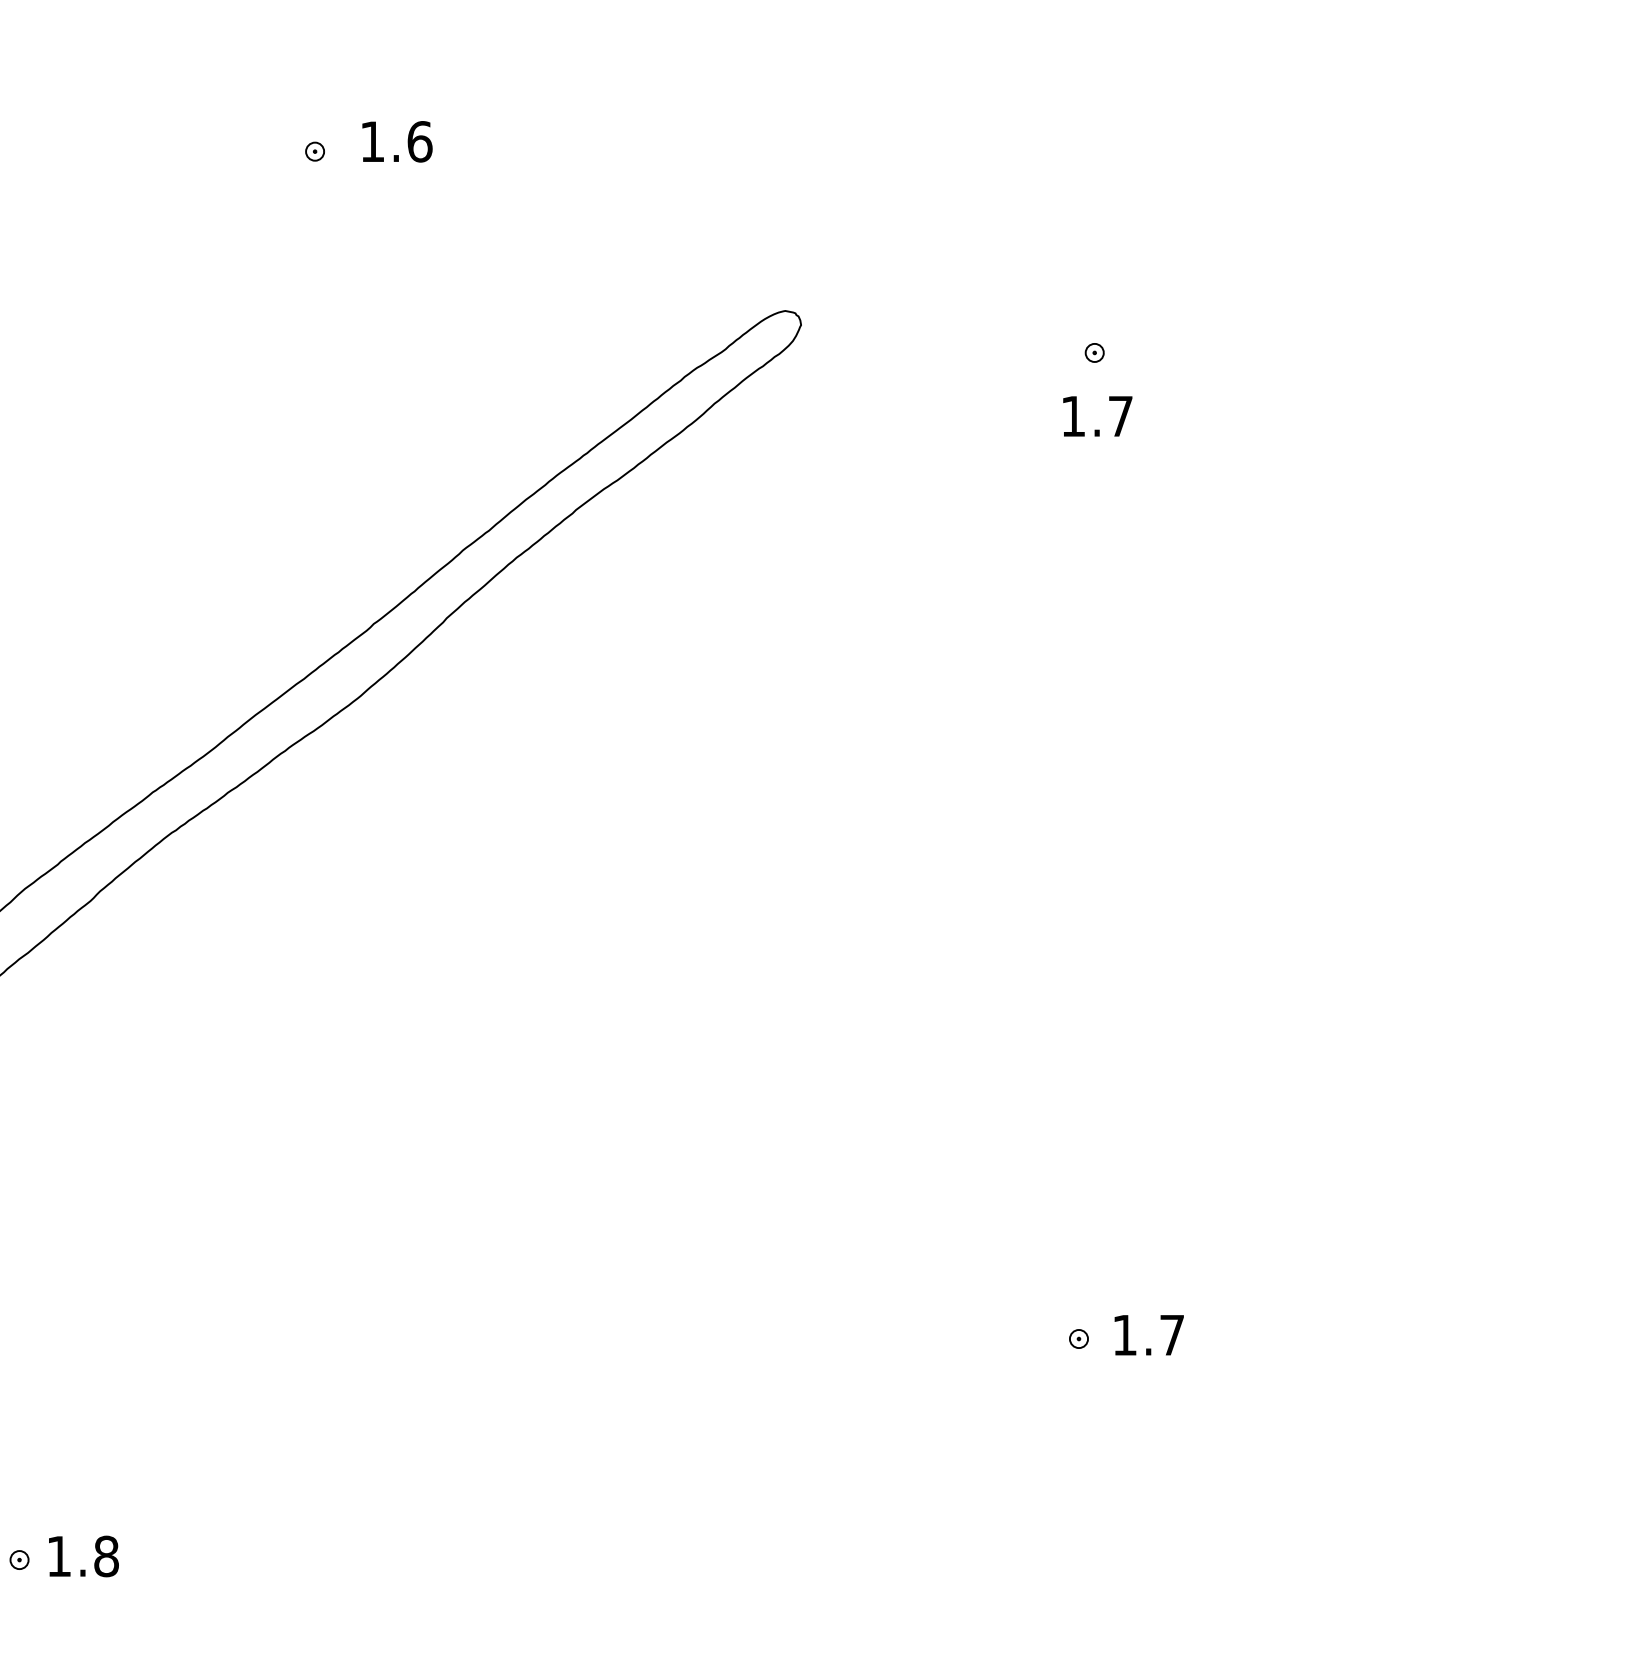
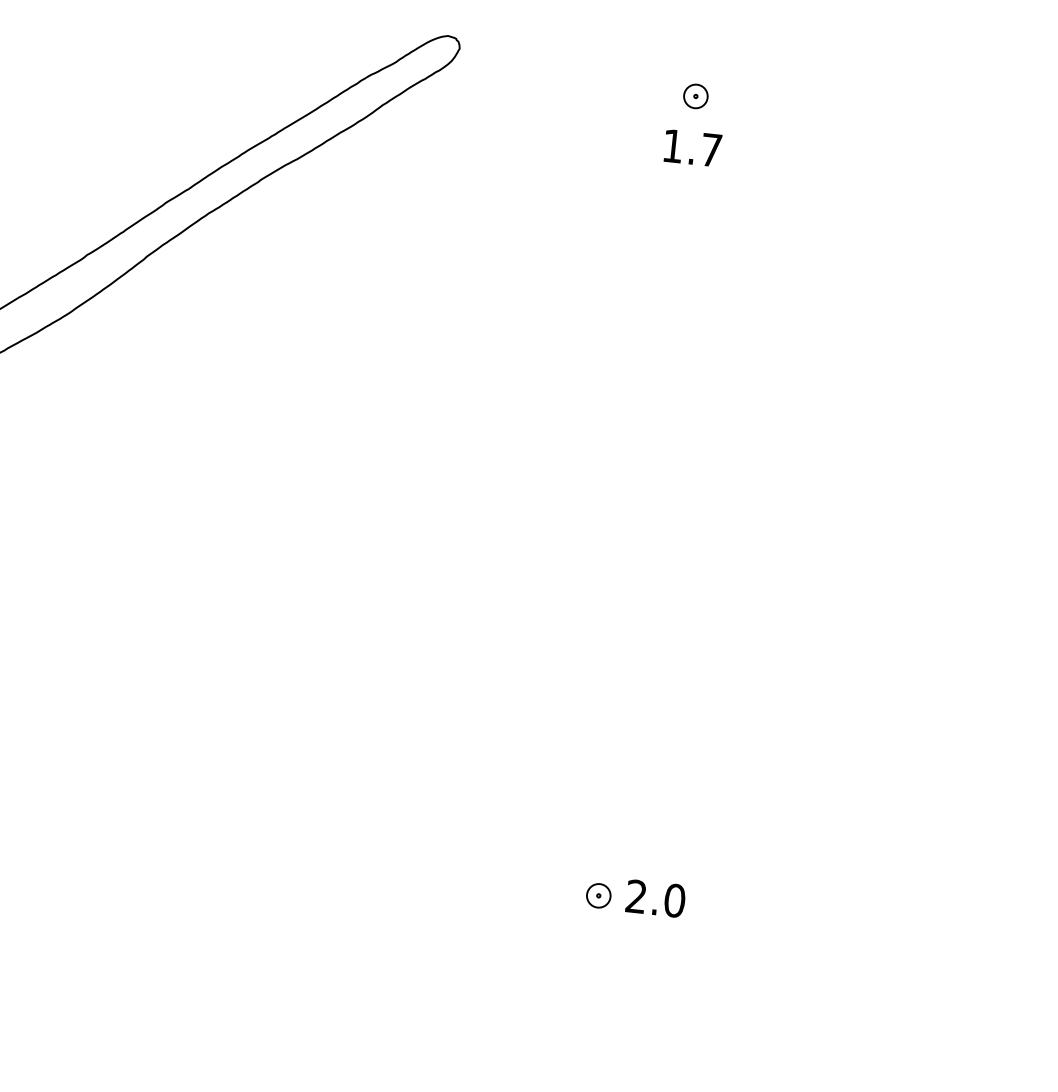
part: (1094, 352) -> (695, 96), size x1.6
text: (1148, 1335) -> (655, 898), 1.7 -> 2.0
part: (1078, 1338) -> (598, 895), size x1.6

